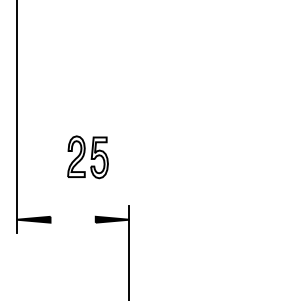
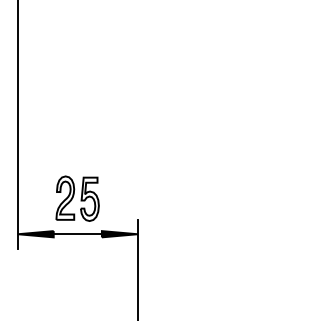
part: (87, 157) -> (77, 198), moved
line: (72, 219) -> (77, 234), added

